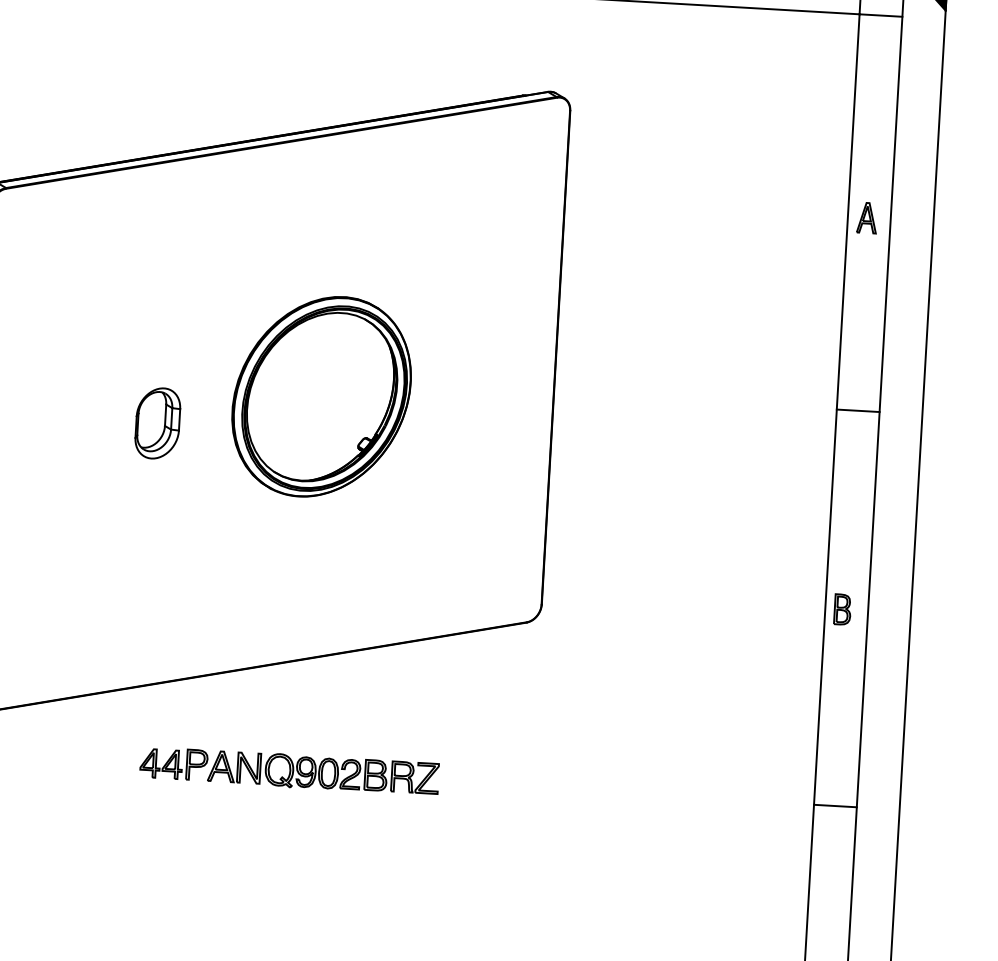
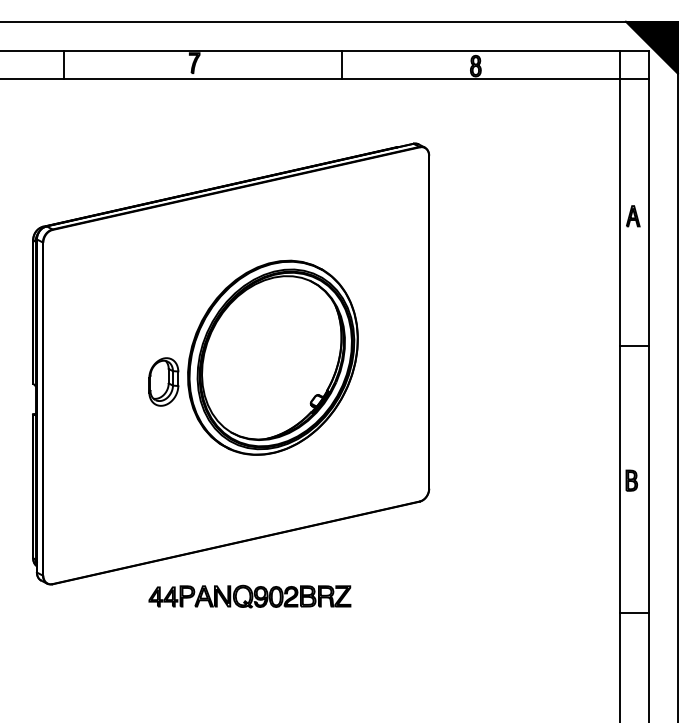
part: (320, 396) -> (272, 357), size x1.43
part: (288, 770) -> (249, 596), moved

